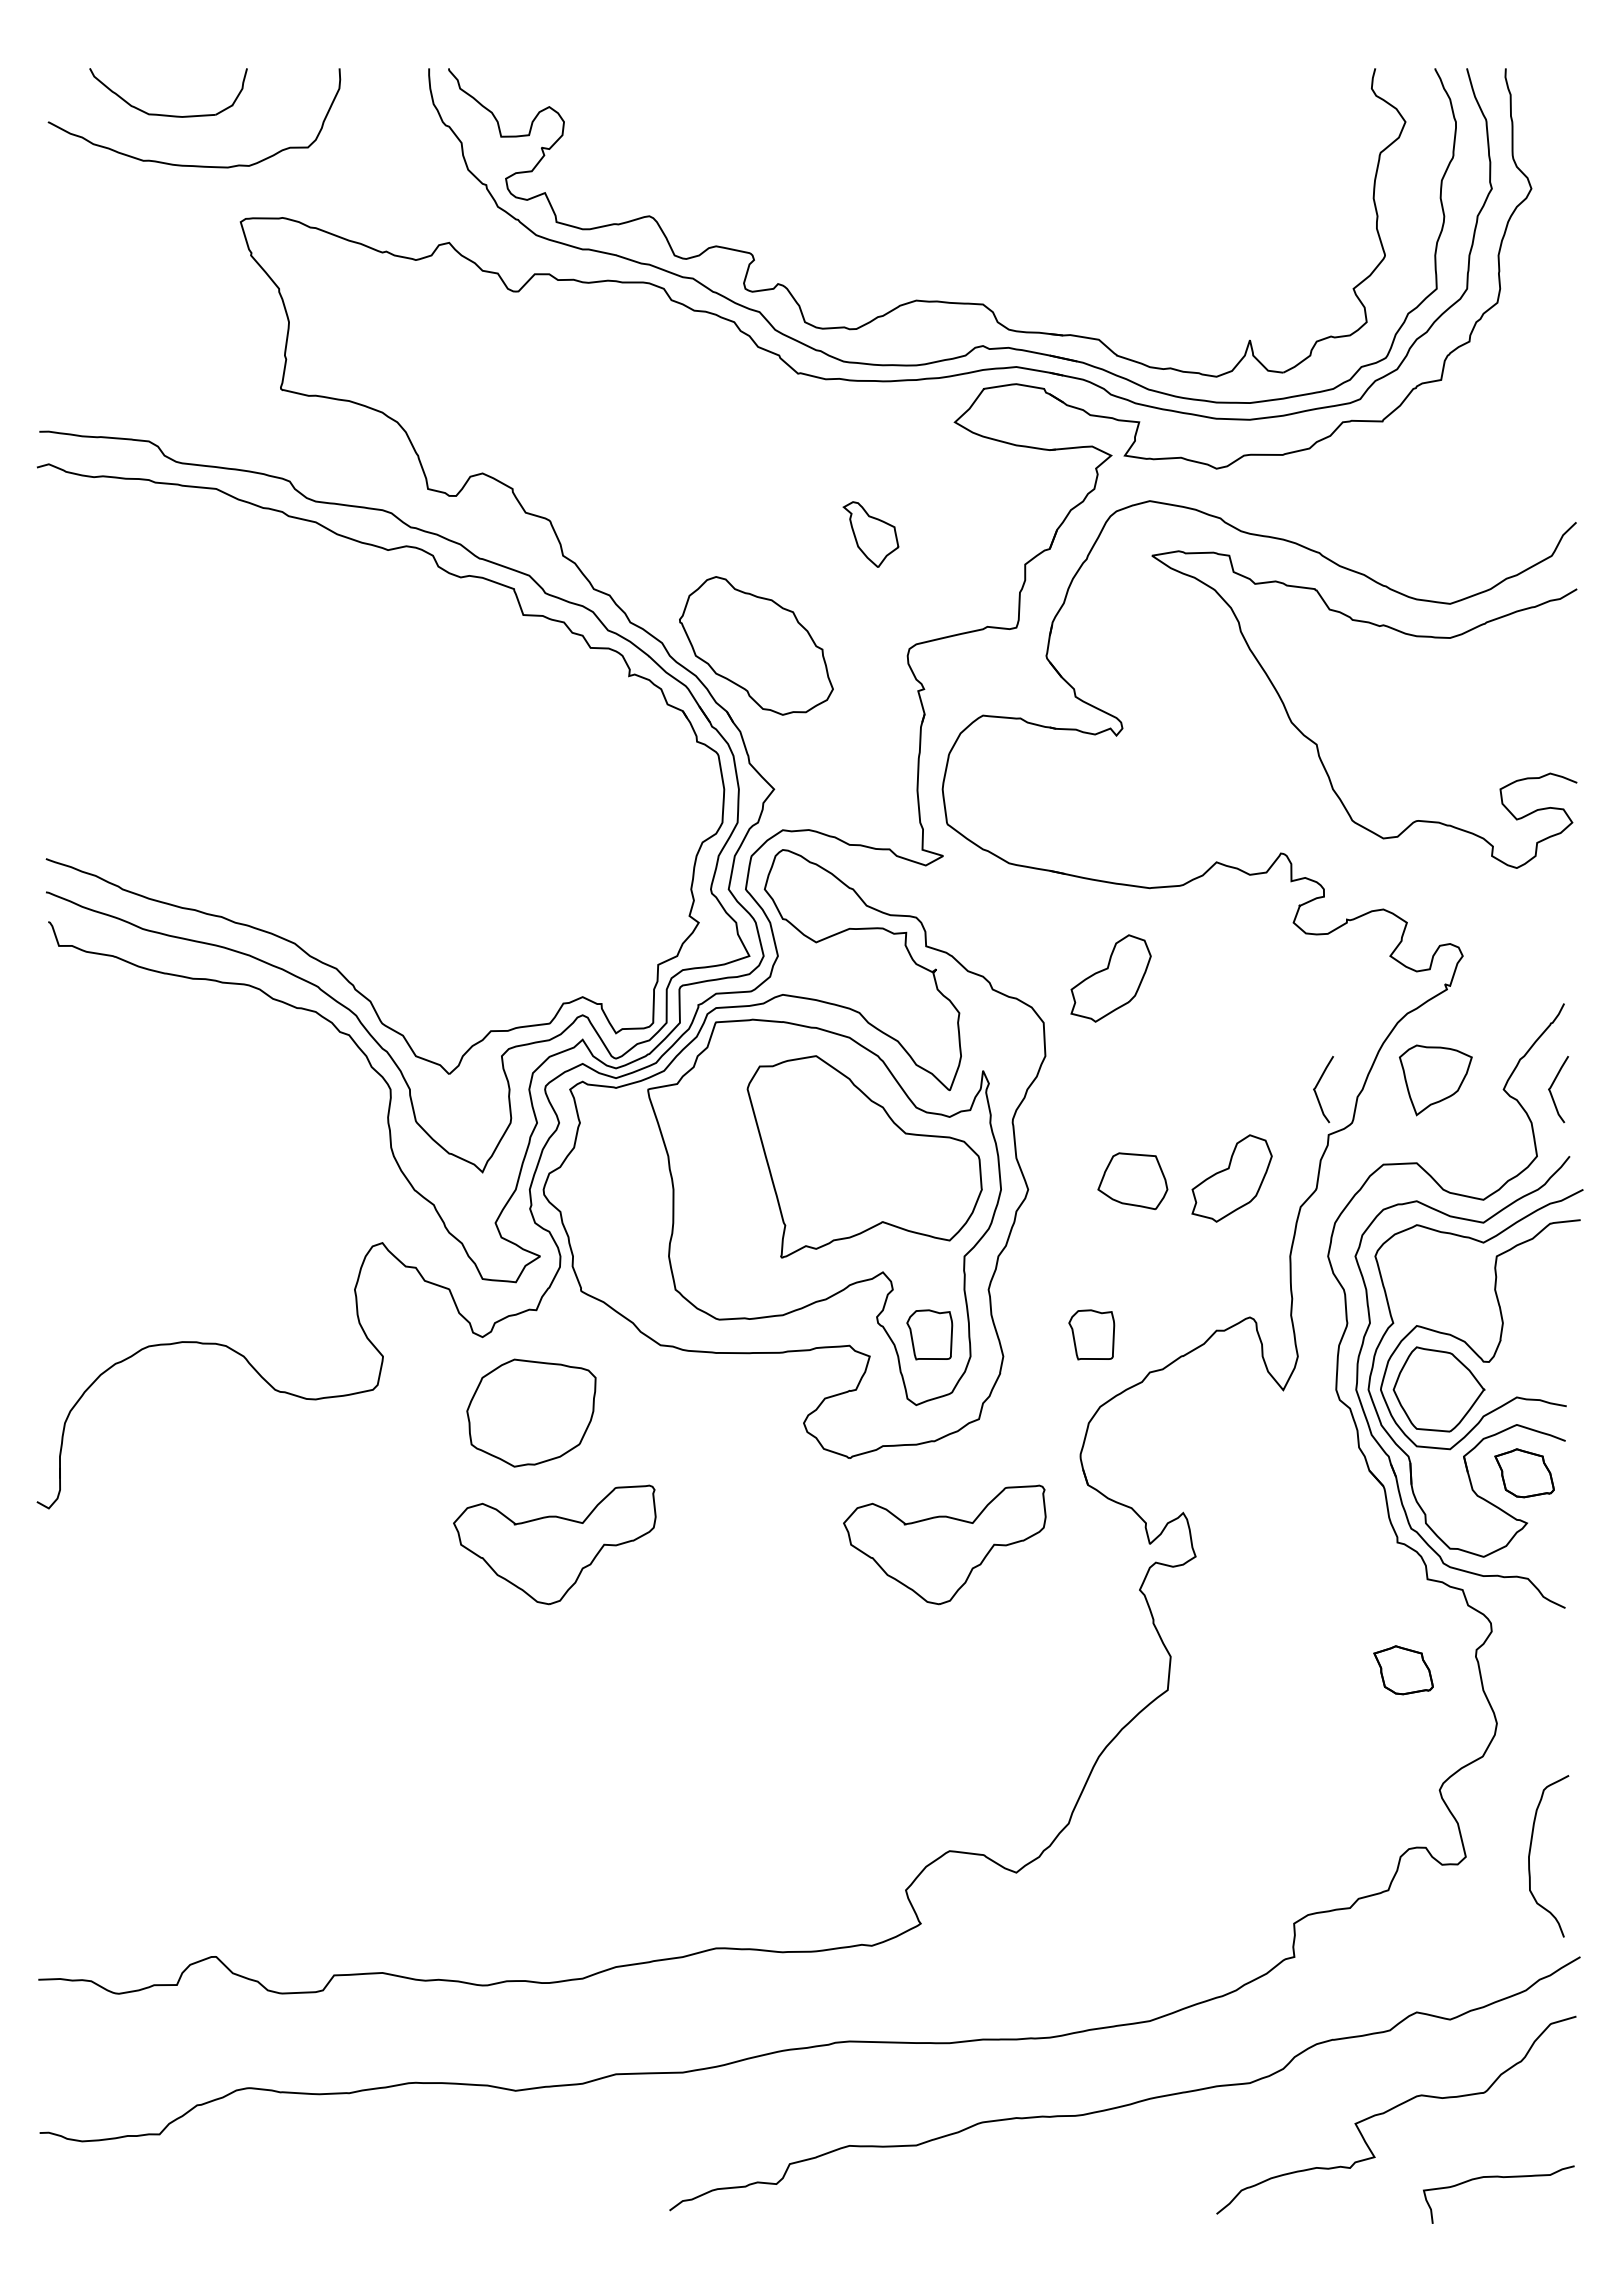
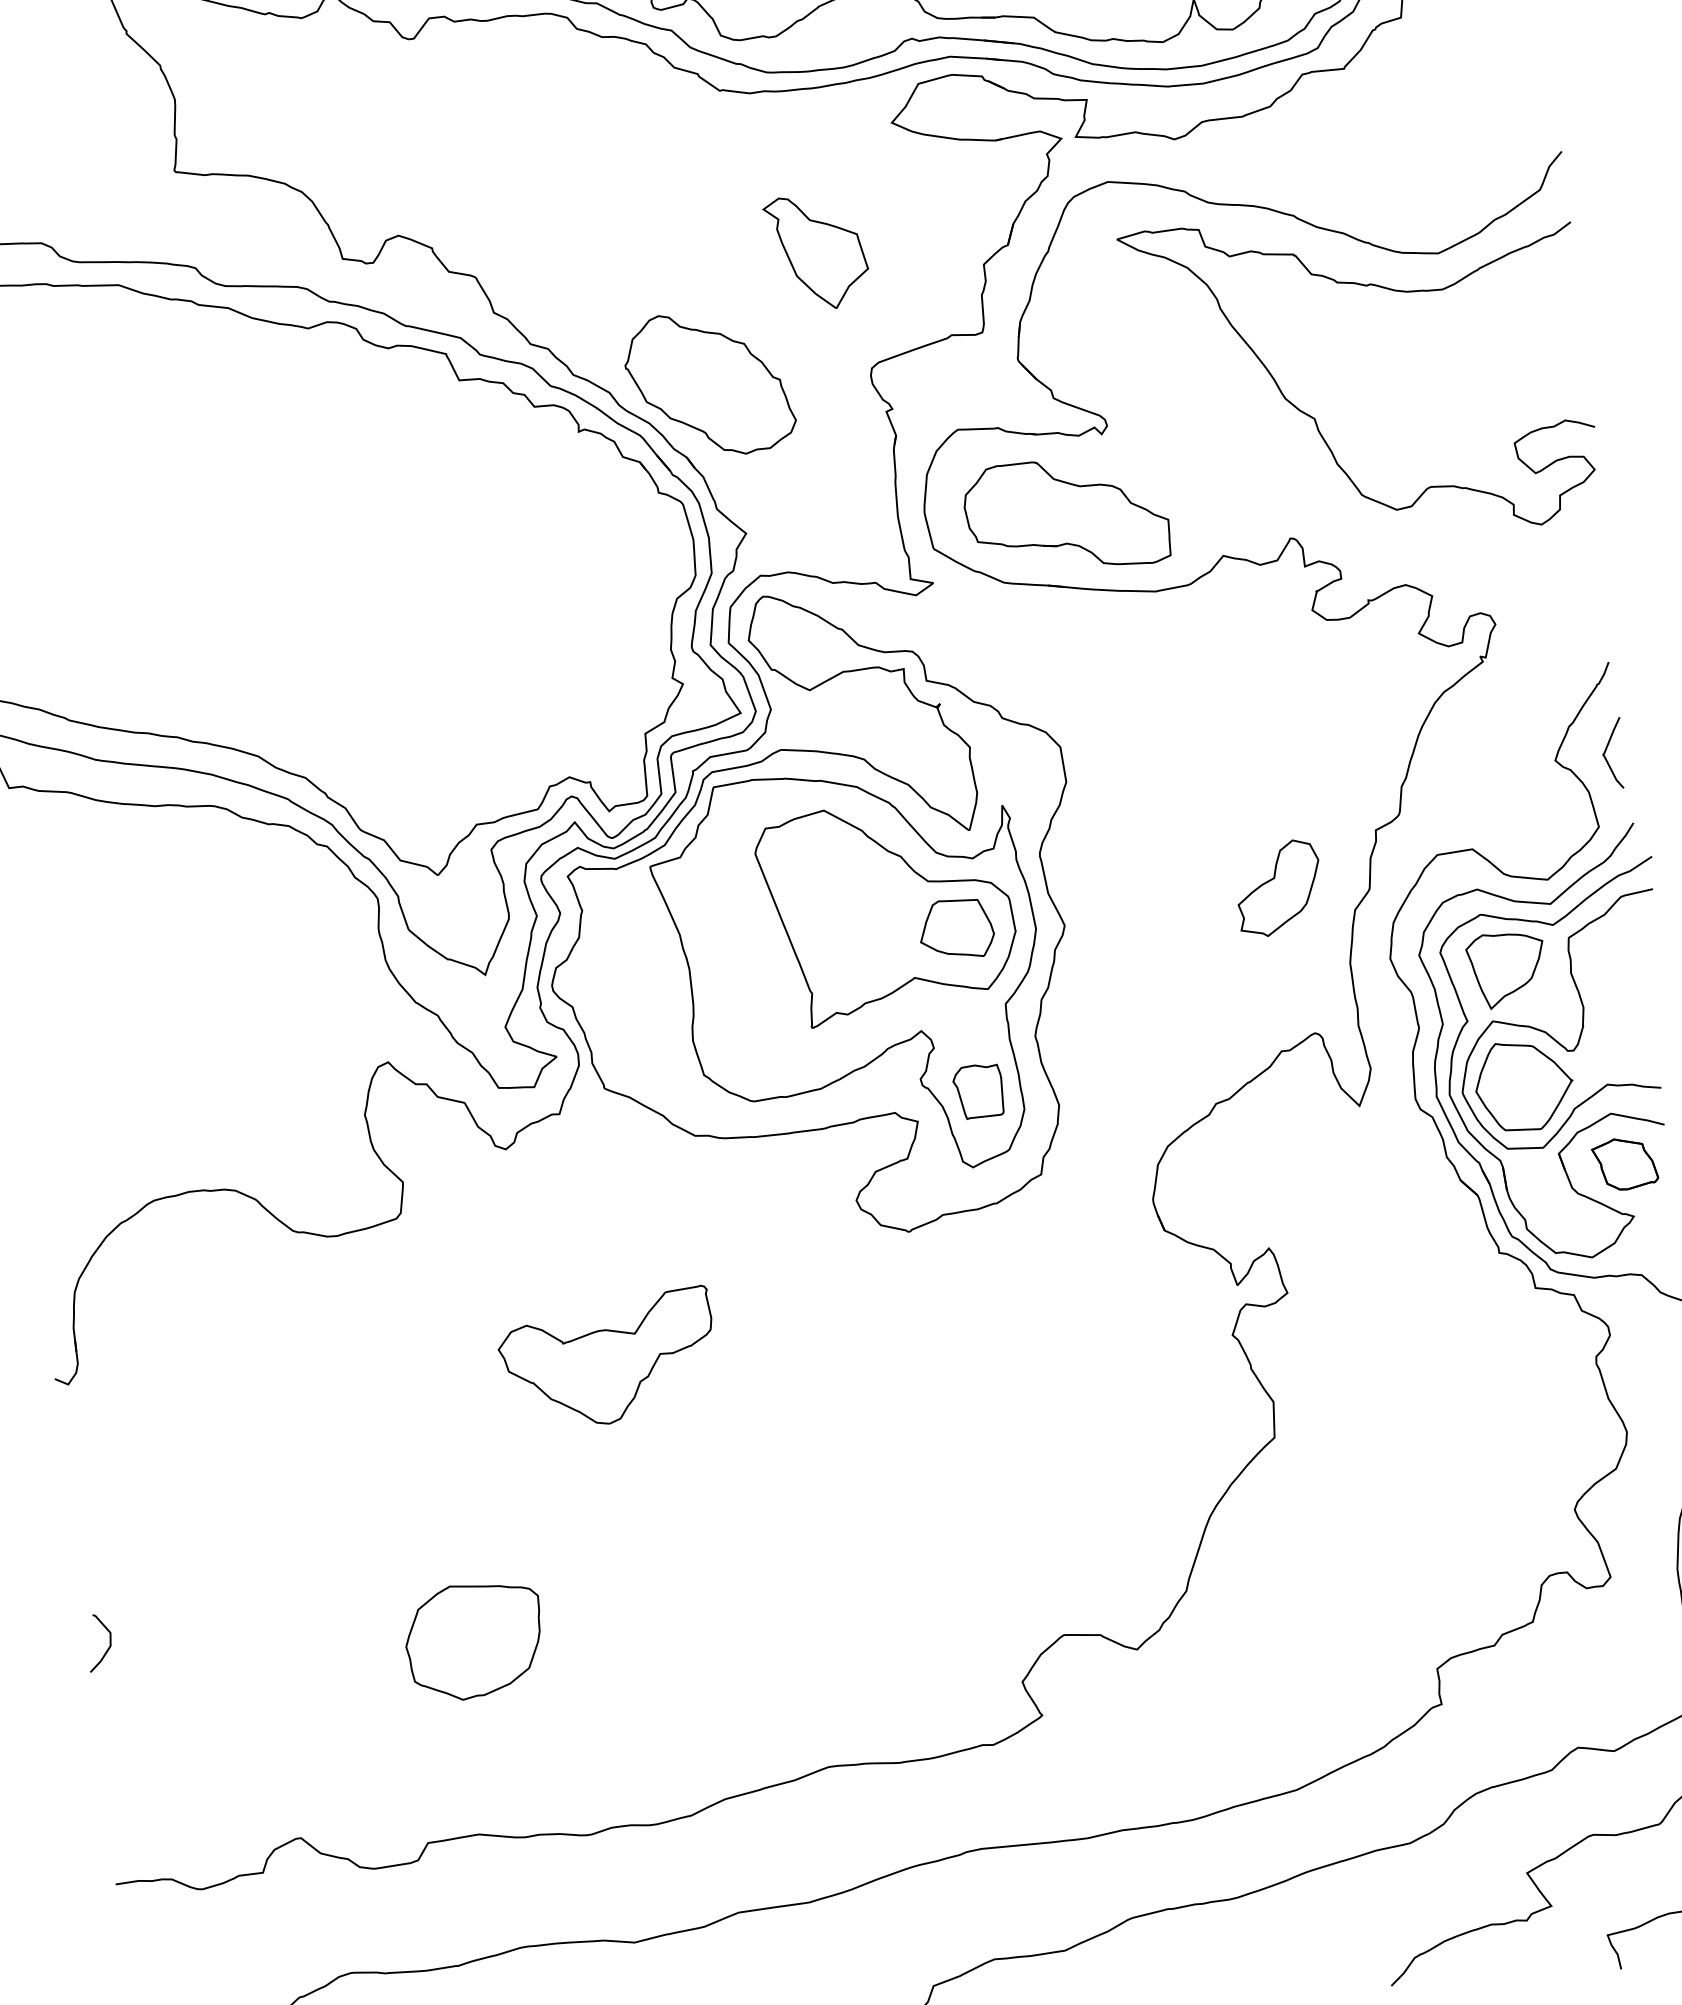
part: (870, 534) -> (816, 252), size x1.67
part: (1074, 807) -> (1066, 515), added
part: (1110, 978) -> (1125, 691), removed
part: (1435, 1080) -> (1506, 969), moved
curve: (1317, 1086) -> (1357, 780), removed
part: (1132, 1181) -> (956, 929), moved
part: (1091, 1334) -> (1149, 1070), removed
part: (531, 1412) -> (474, 1640), moved
part: (944, 1544) -> (1020, 1311), removed
part: (1403, 1670) -> (1521, 1387), removed
curve: (57, 1757) -> (108, 1646), added

